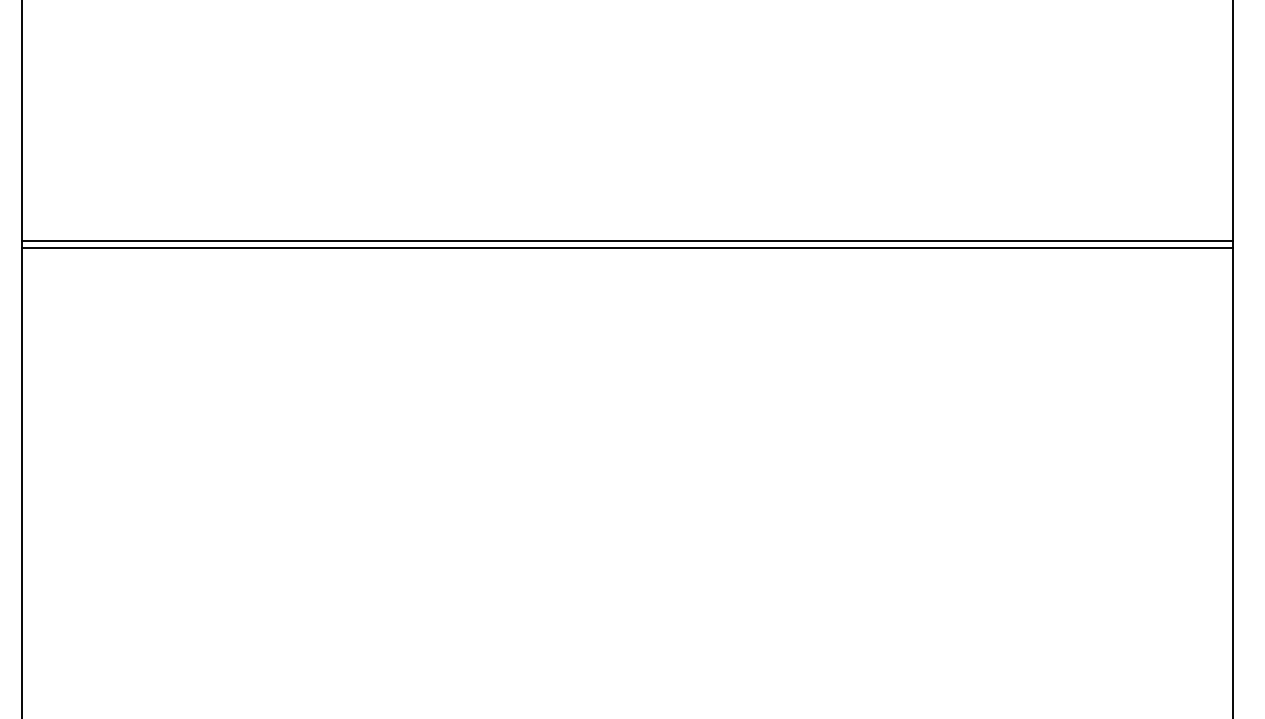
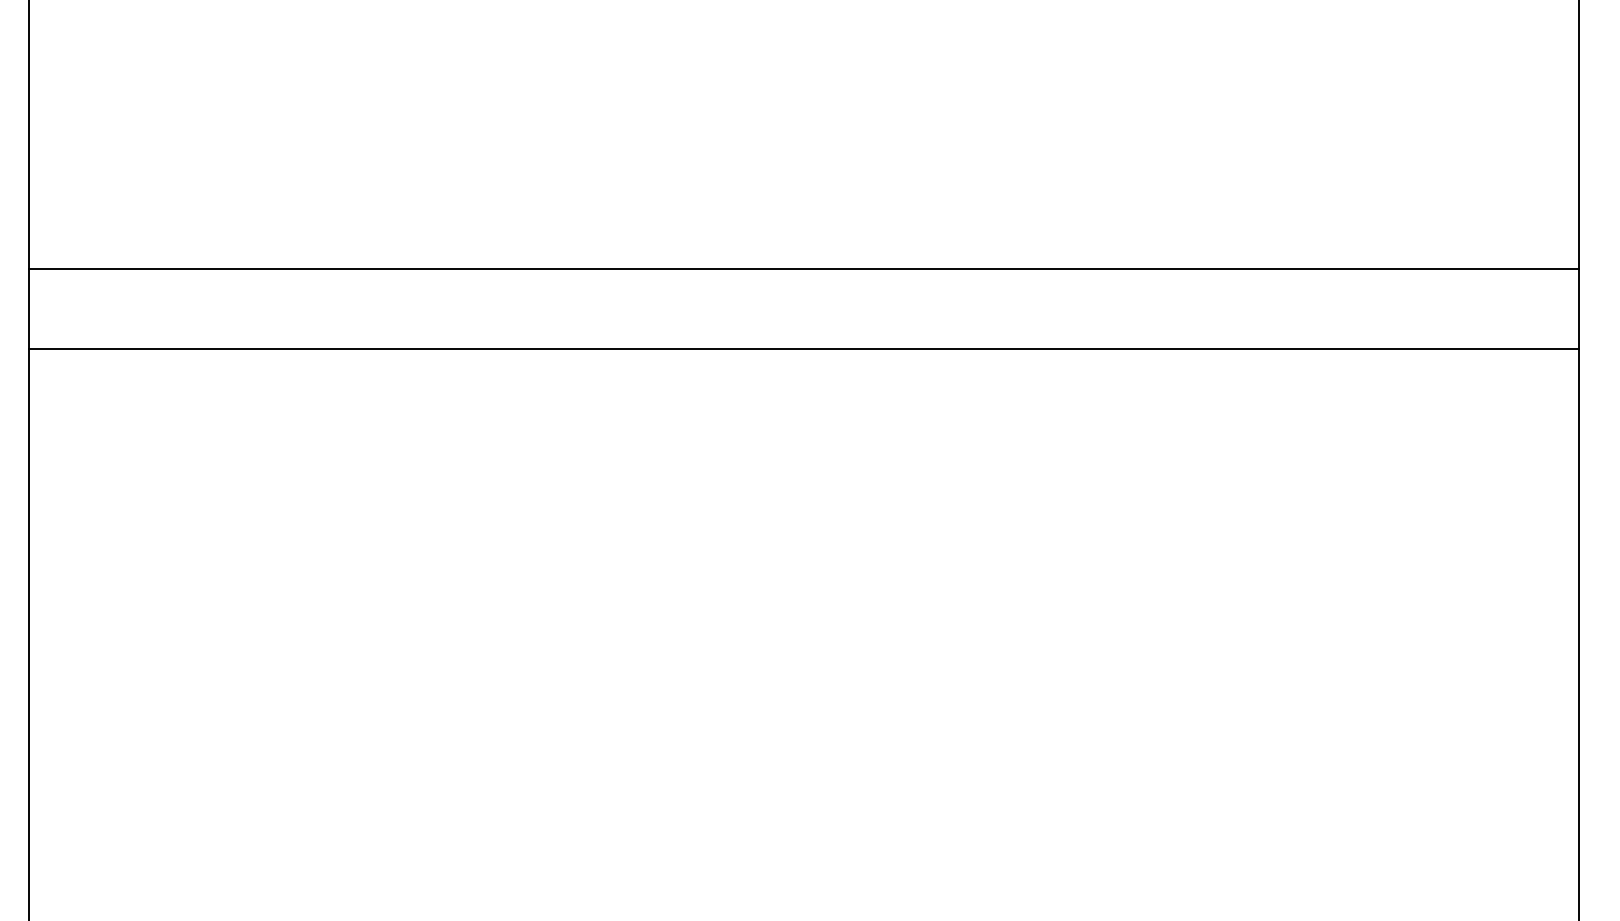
line: (627, 240) -> (803, 348), moved
line: (627, 247) -> (803, 268), moved

